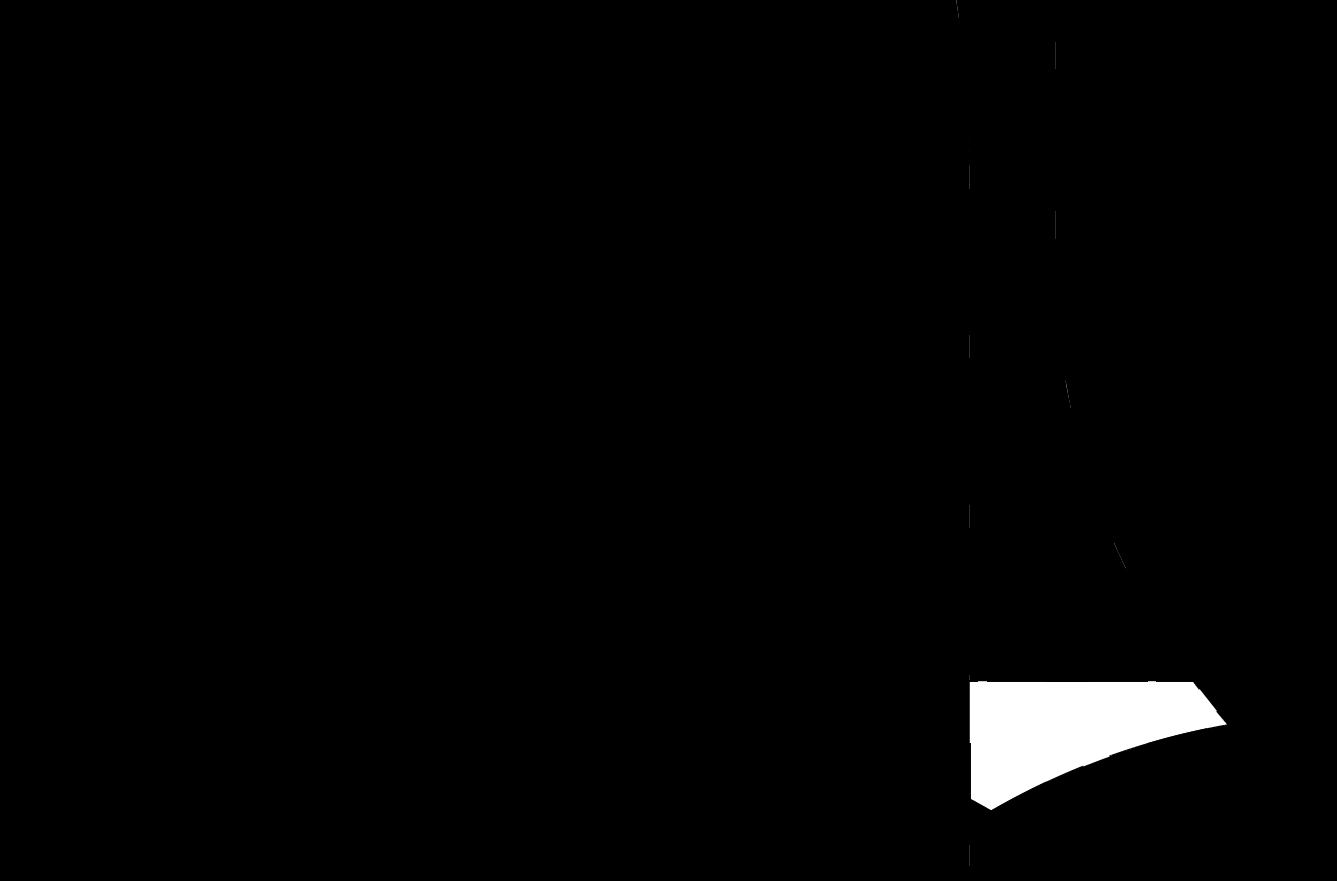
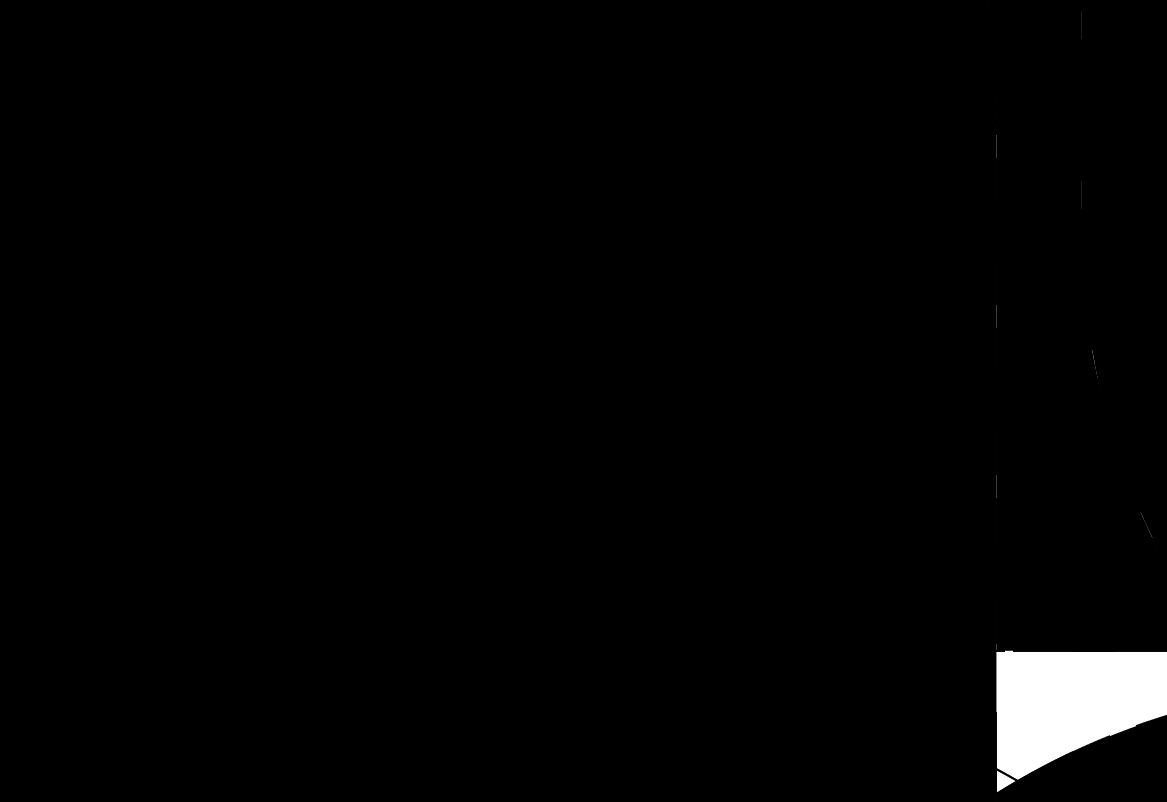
fill: (980, 811) -> (1007, 781), removed

